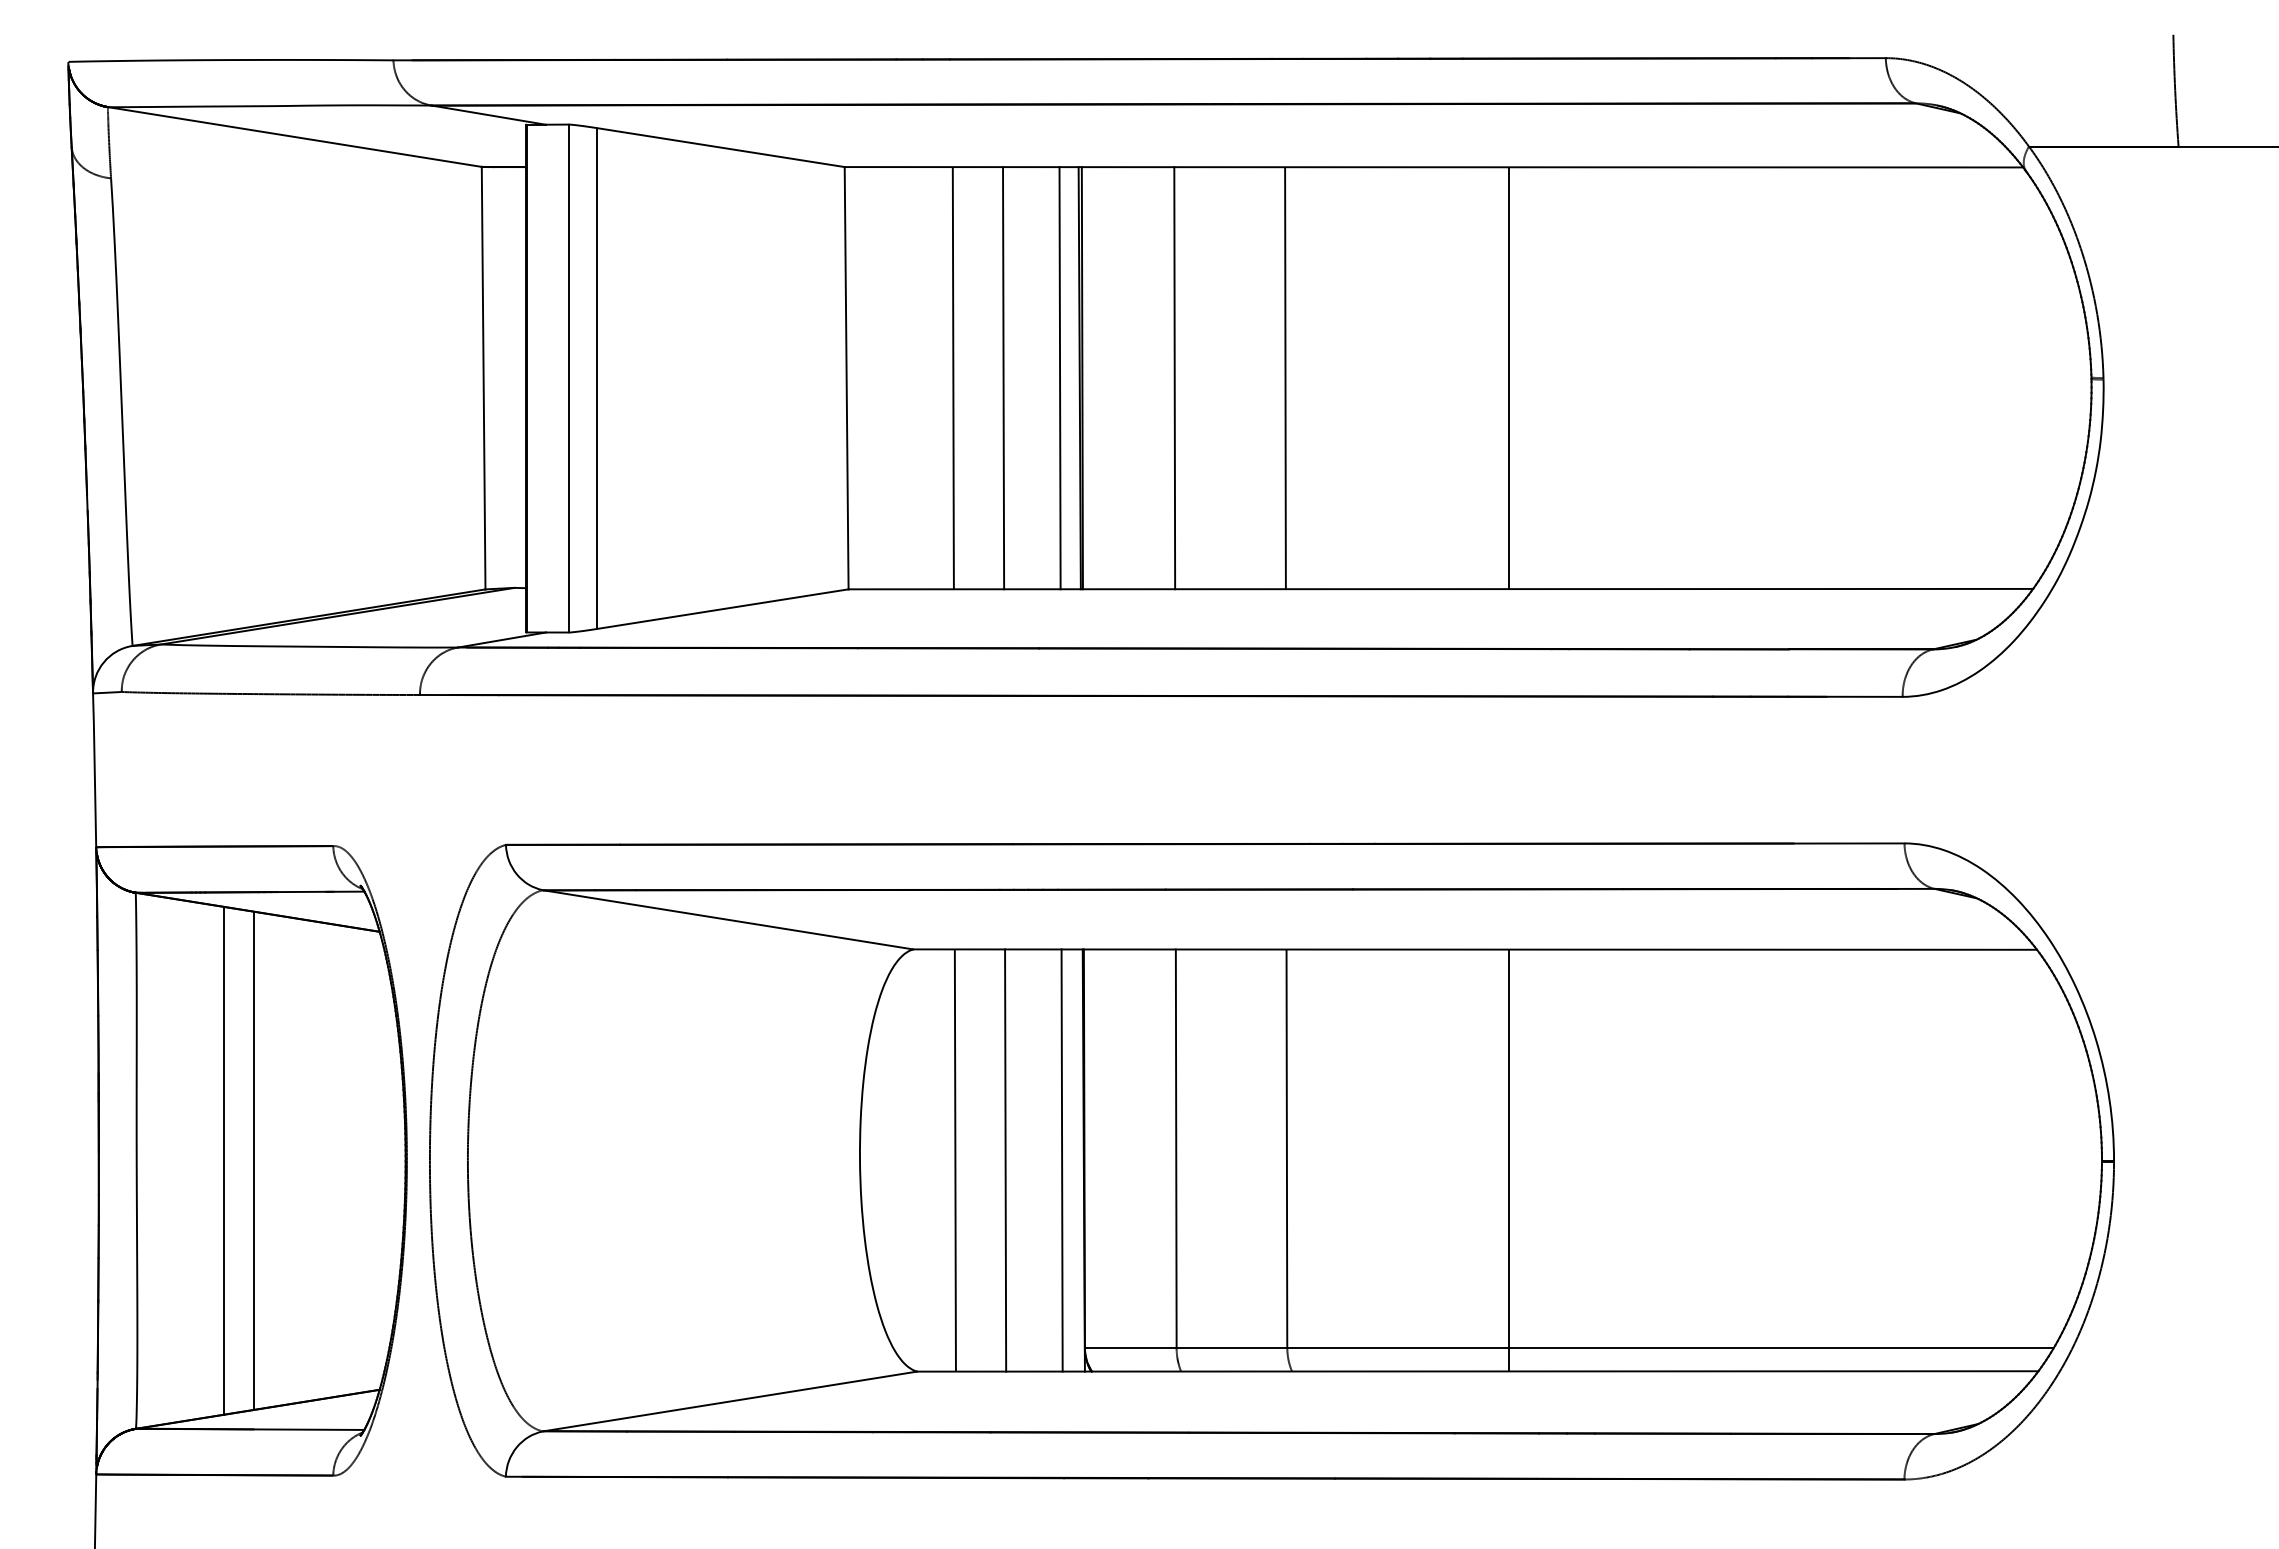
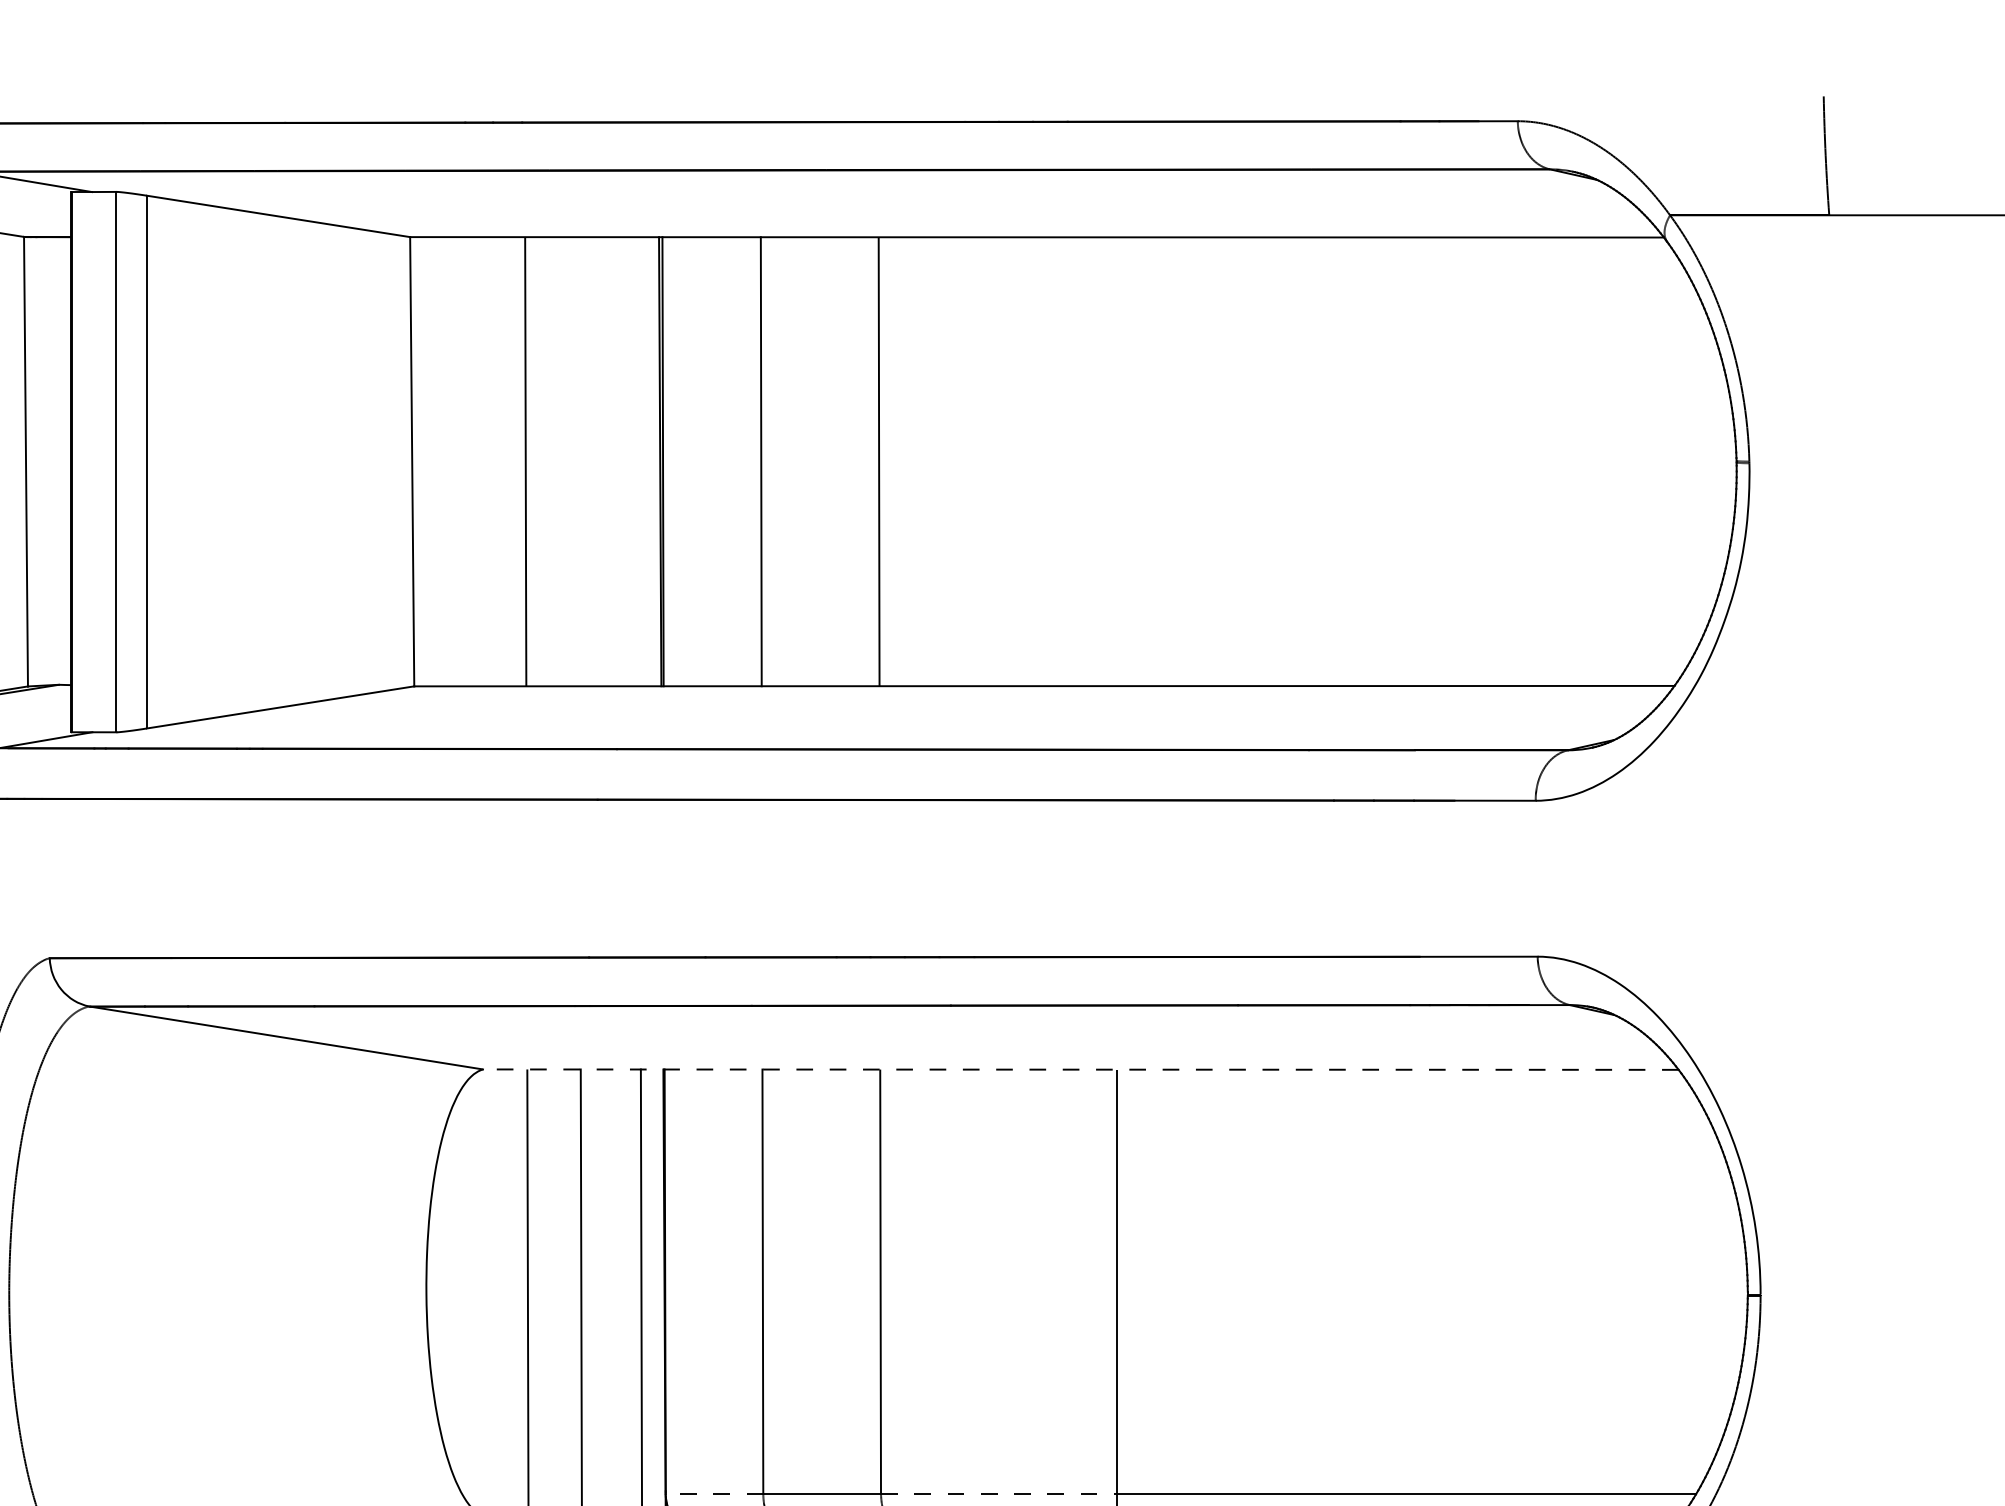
line: (1003, 378) -> (579, 462), removed
line: (1059, 378) -> (638, 462), removed
line: (1508, 378) -> (1116, 462), removed
line: (1475, 949) -> (1081, 1069), solid -> dashed
line: (1130, 1348) -> (714, 1494), solid -> dashed
line: (1397, 1348) -> (998, 1494), solid -> dashed

